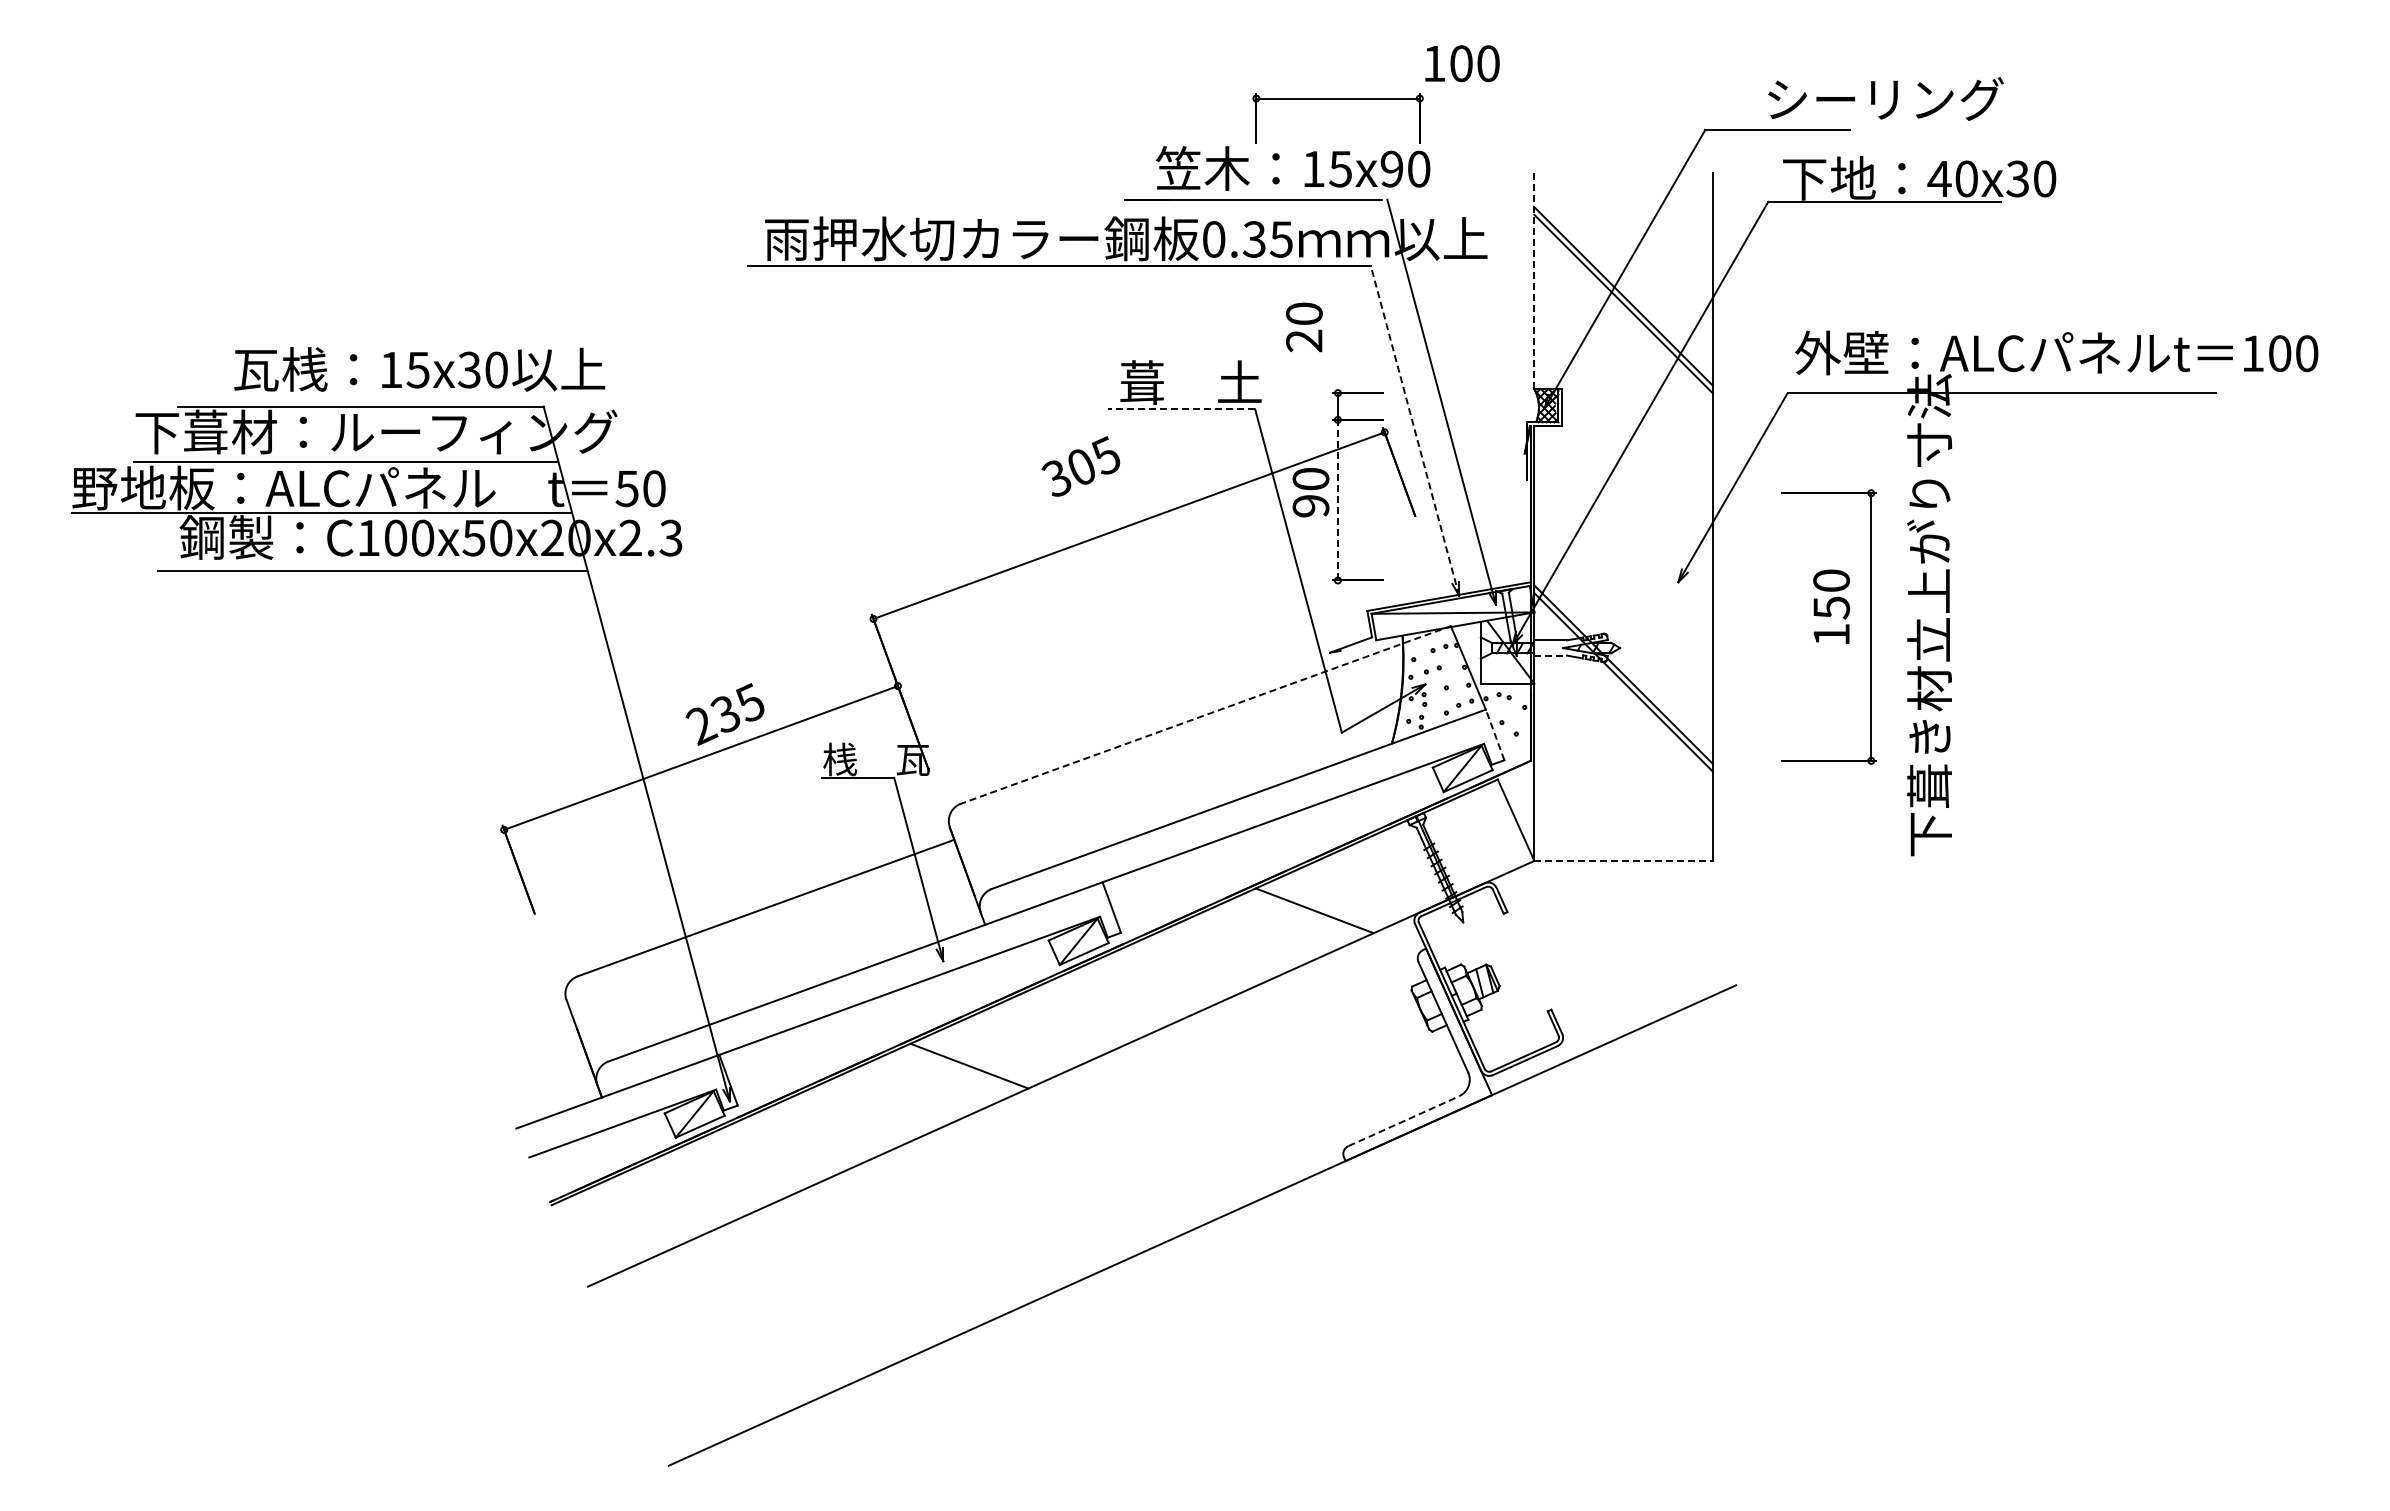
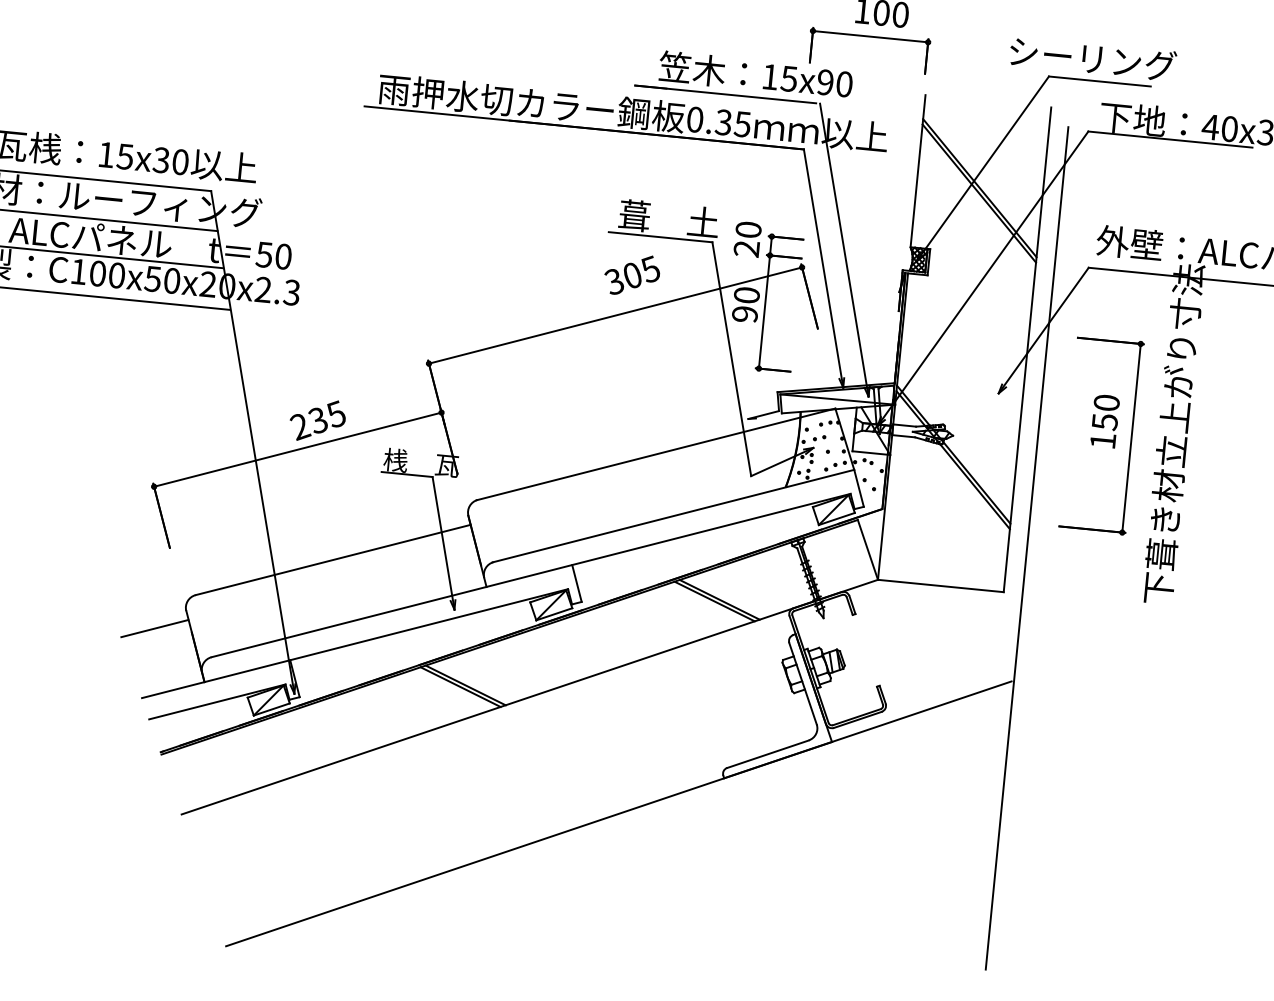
text: (1885, 98) -> (1092, 58), moved
part: (1337, 99) -> (870, 37), moved
line: (1534, 281) -> (918, 171), dashed -> solid
text: (1304, 327) -> (747, 239), moved
line: (1181, 409) -> (660, 237), dashed -> solid
line: (1414, 430) -> (823, 268), dashed -> solid
text: (1080, 466) -> (631, 275), moved
line: (1337, 499) -> (764, 311), dashed -> solid
line: (1551, 655) -> (904, 436), dashed -> solid
line: (1205, 715) -> (656, 454), dashed -> solid
line: (1495, 734) -> (859, 488), dashed -> solid
line: (1739, 795) -> (1027, 547), added
line: (1624, 860) -> (941, 585), dashed -> solid
line: (1307, 913) -> (714, 601), added
line: (524, 1028) -> (154, 628), added
line: (962, 1068) -> (460, 686), added
line: (1403, 1121) -> (767, 754), dashed -> solid

